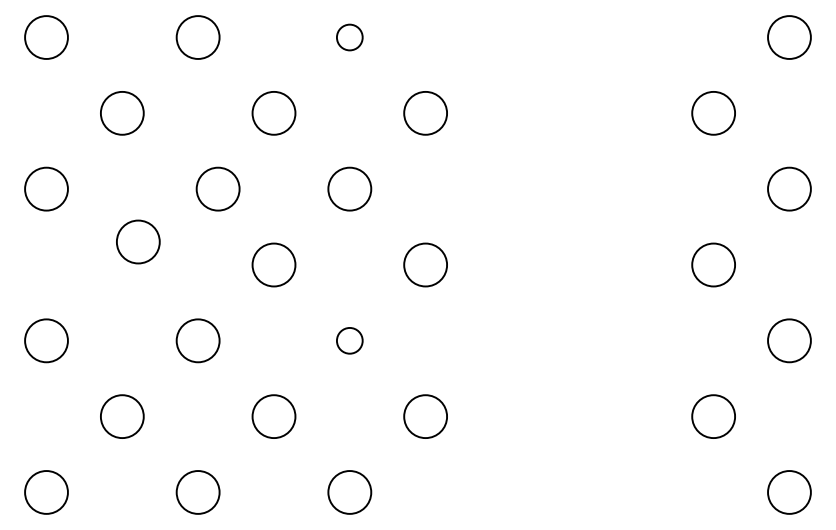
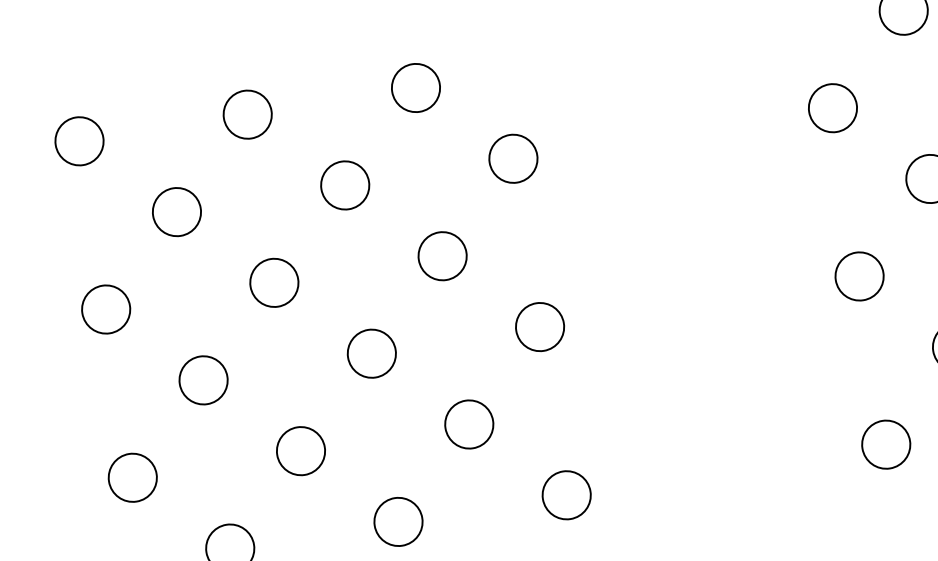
circle: (349, 37) -> (415, 88), size x1.67
circle: (217, 188) -> (273, 282), moved
circle: (138, 241) -> (203, 379), moved
circle: (349, 340) -> (468, 424), size x1.67

